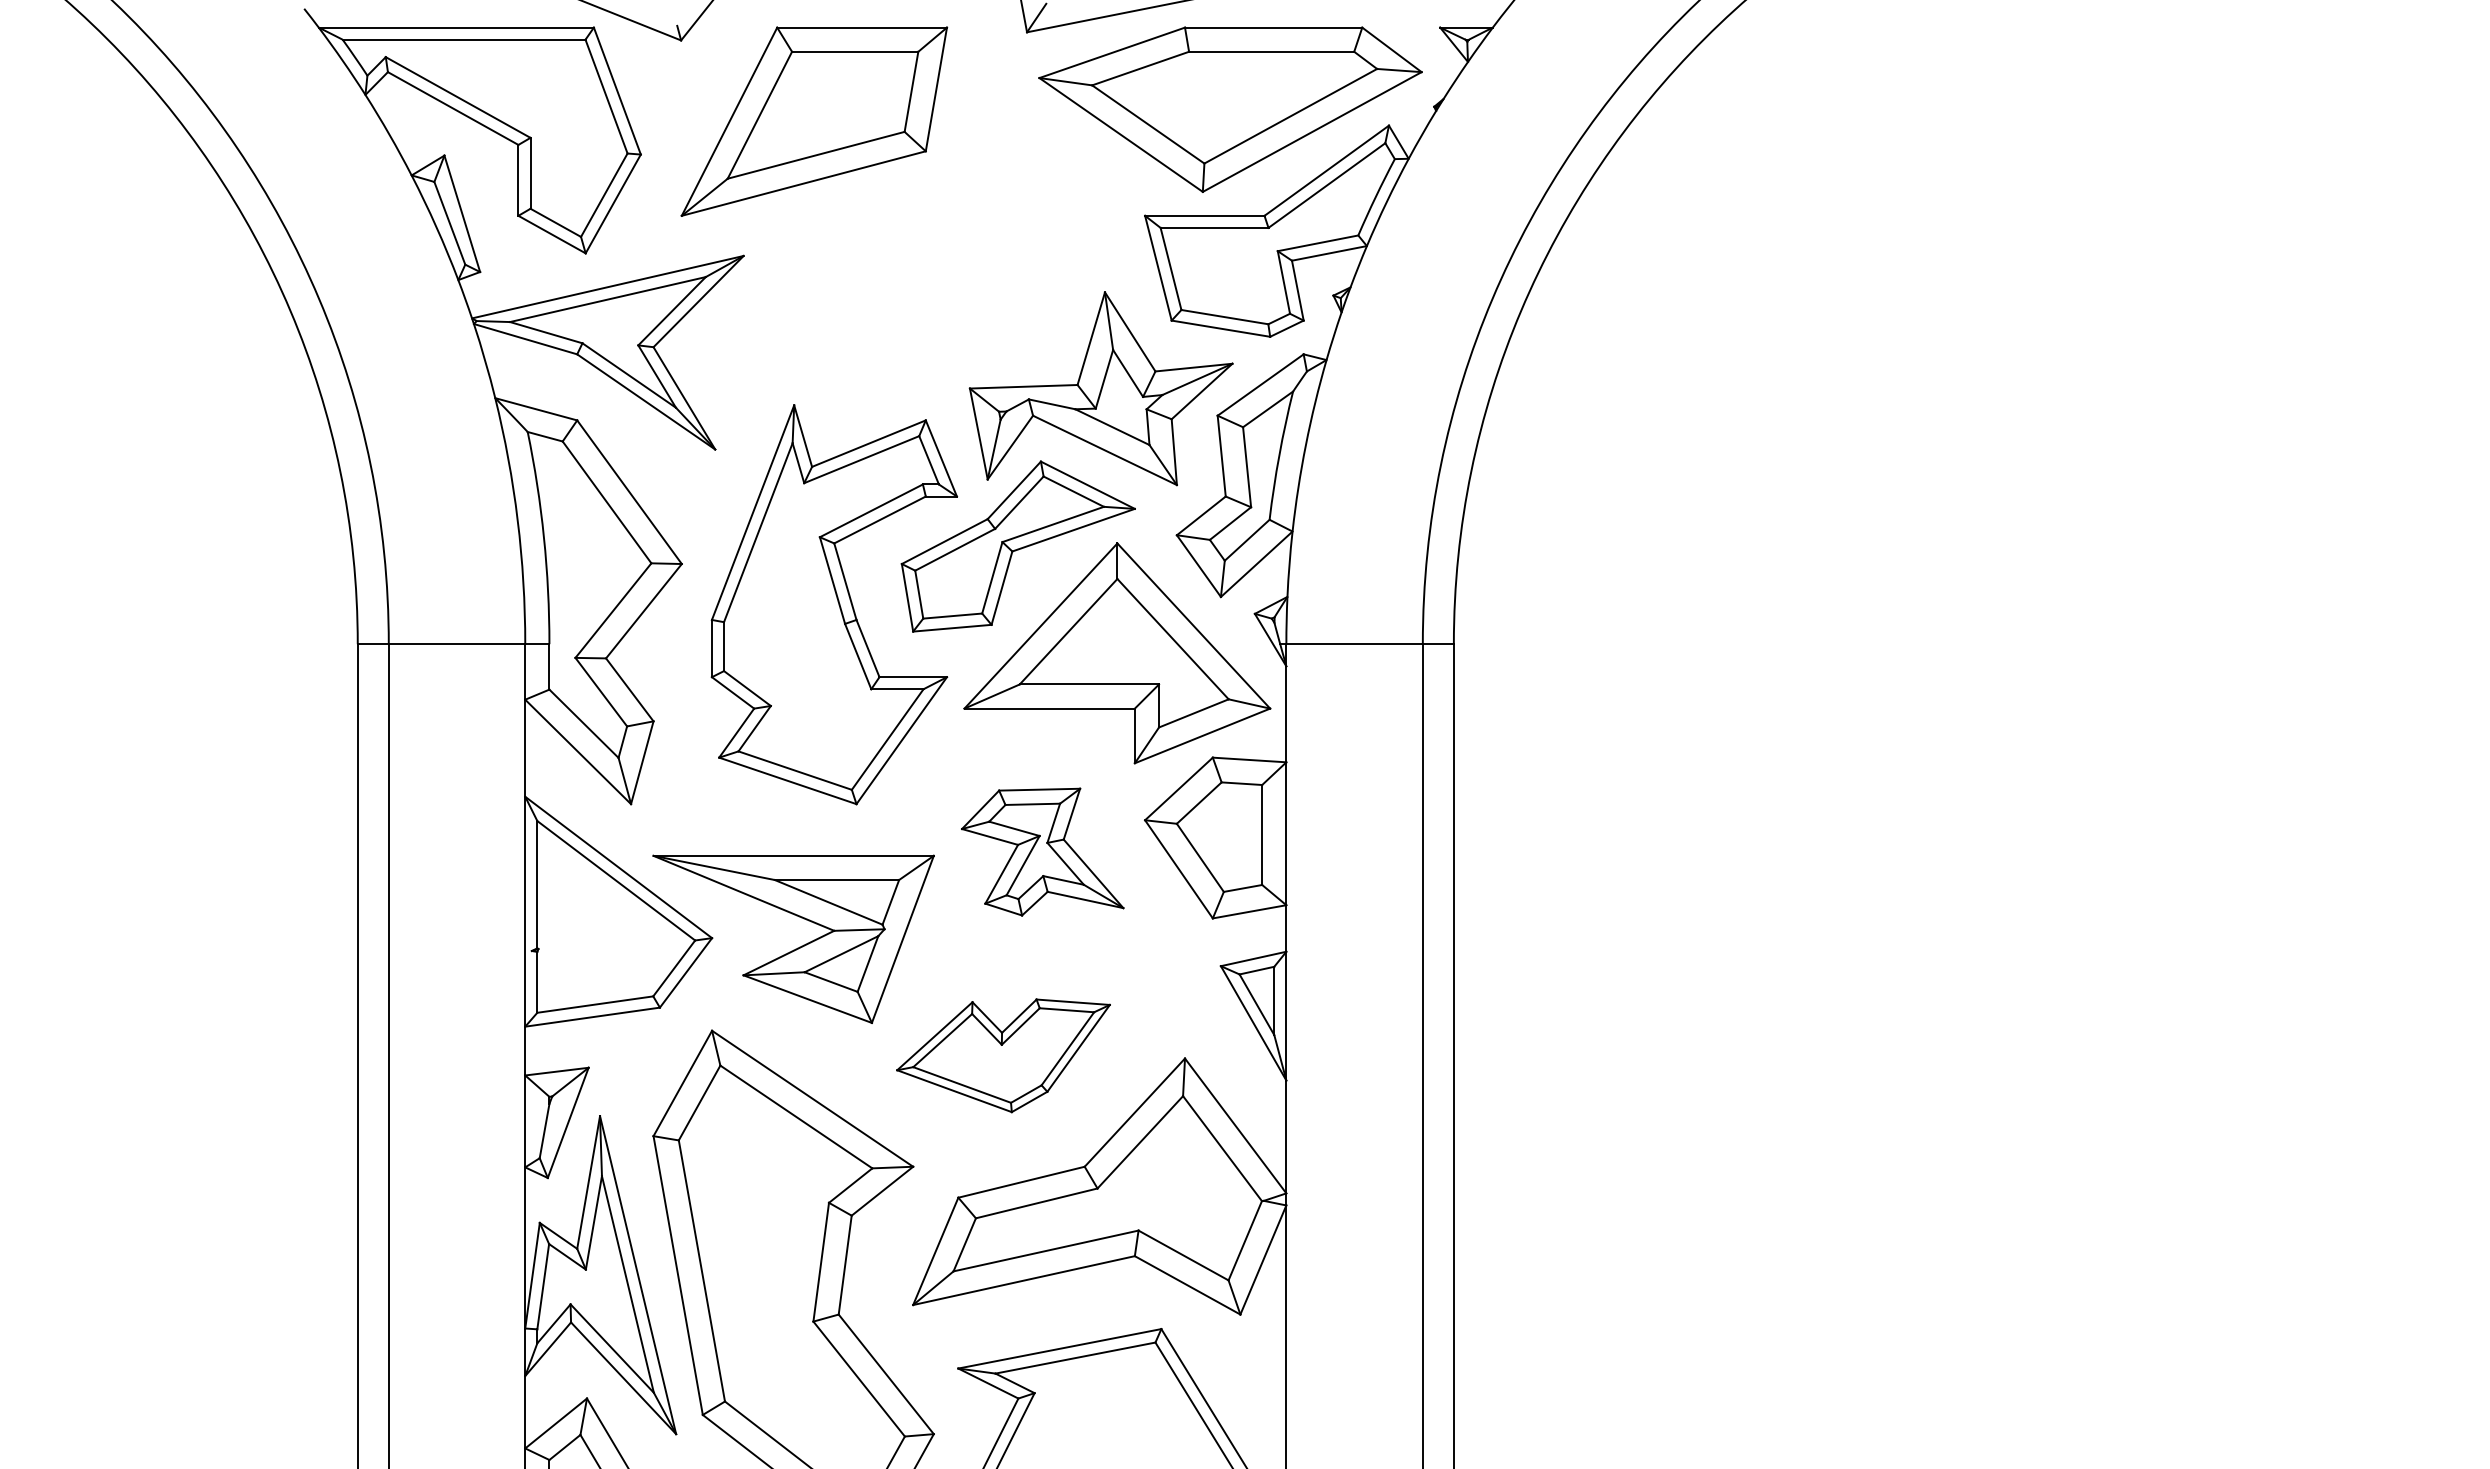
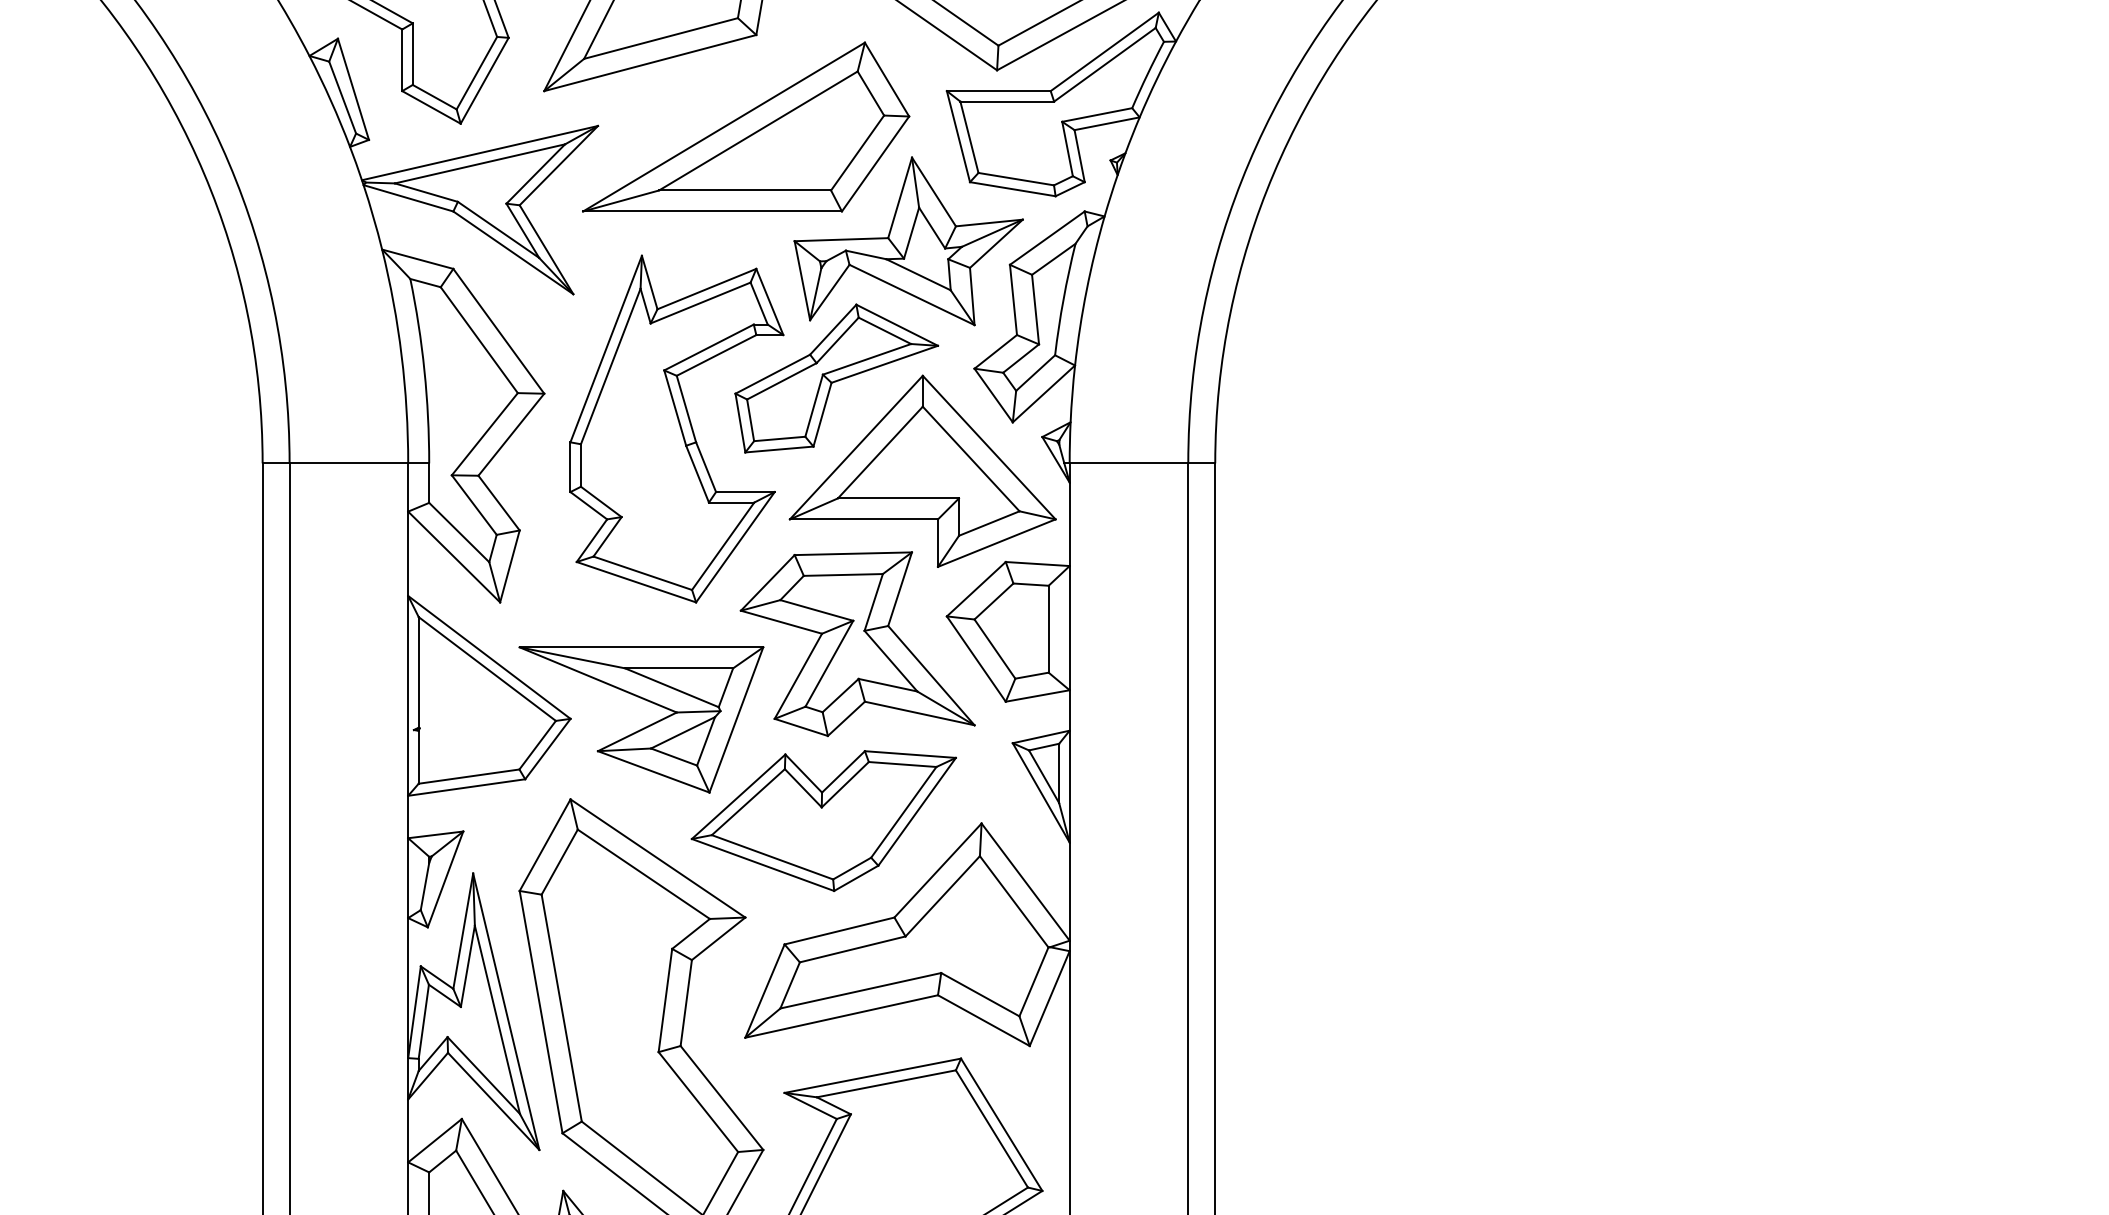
part: (913, 257) -> (745, 127), added
part: (1042, 851) -> (857, 643), size x1.67
part: (1003, 1055) -> (823, 820), size x1.43

